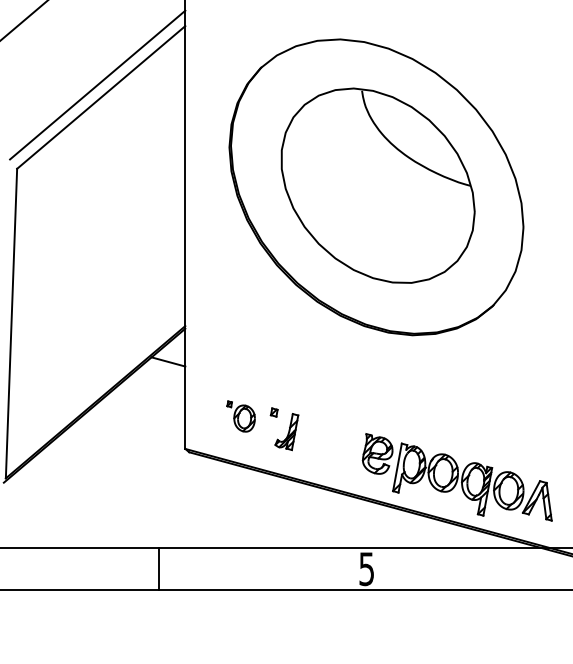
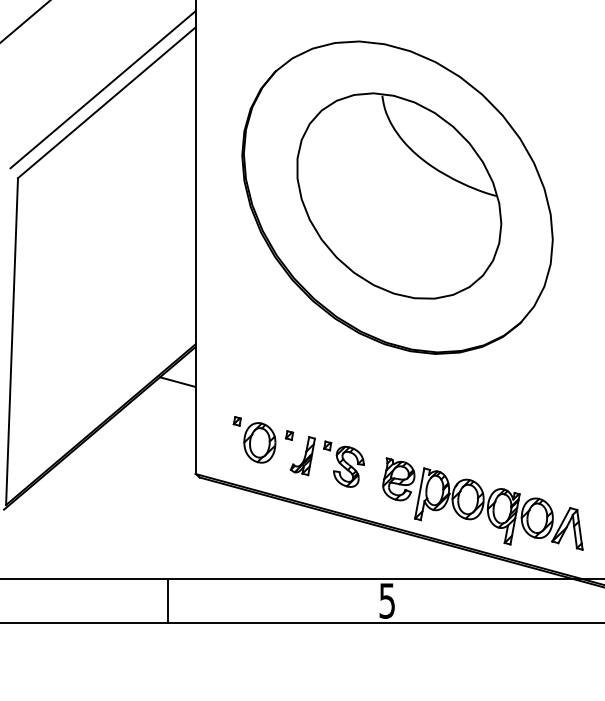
part: (240, 416) -> (253, 439), size x1.43
part: (325, 439) -> (343, 464), added

